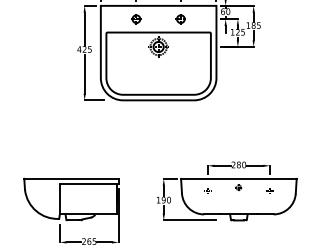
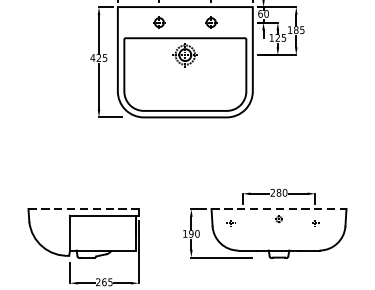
line: (72, 178) -> (84, 208), solid -> dashed
line: (238, 178) -> (278, 208), solid -> dashed
part: (207, 190) -> (230, 222), moved

